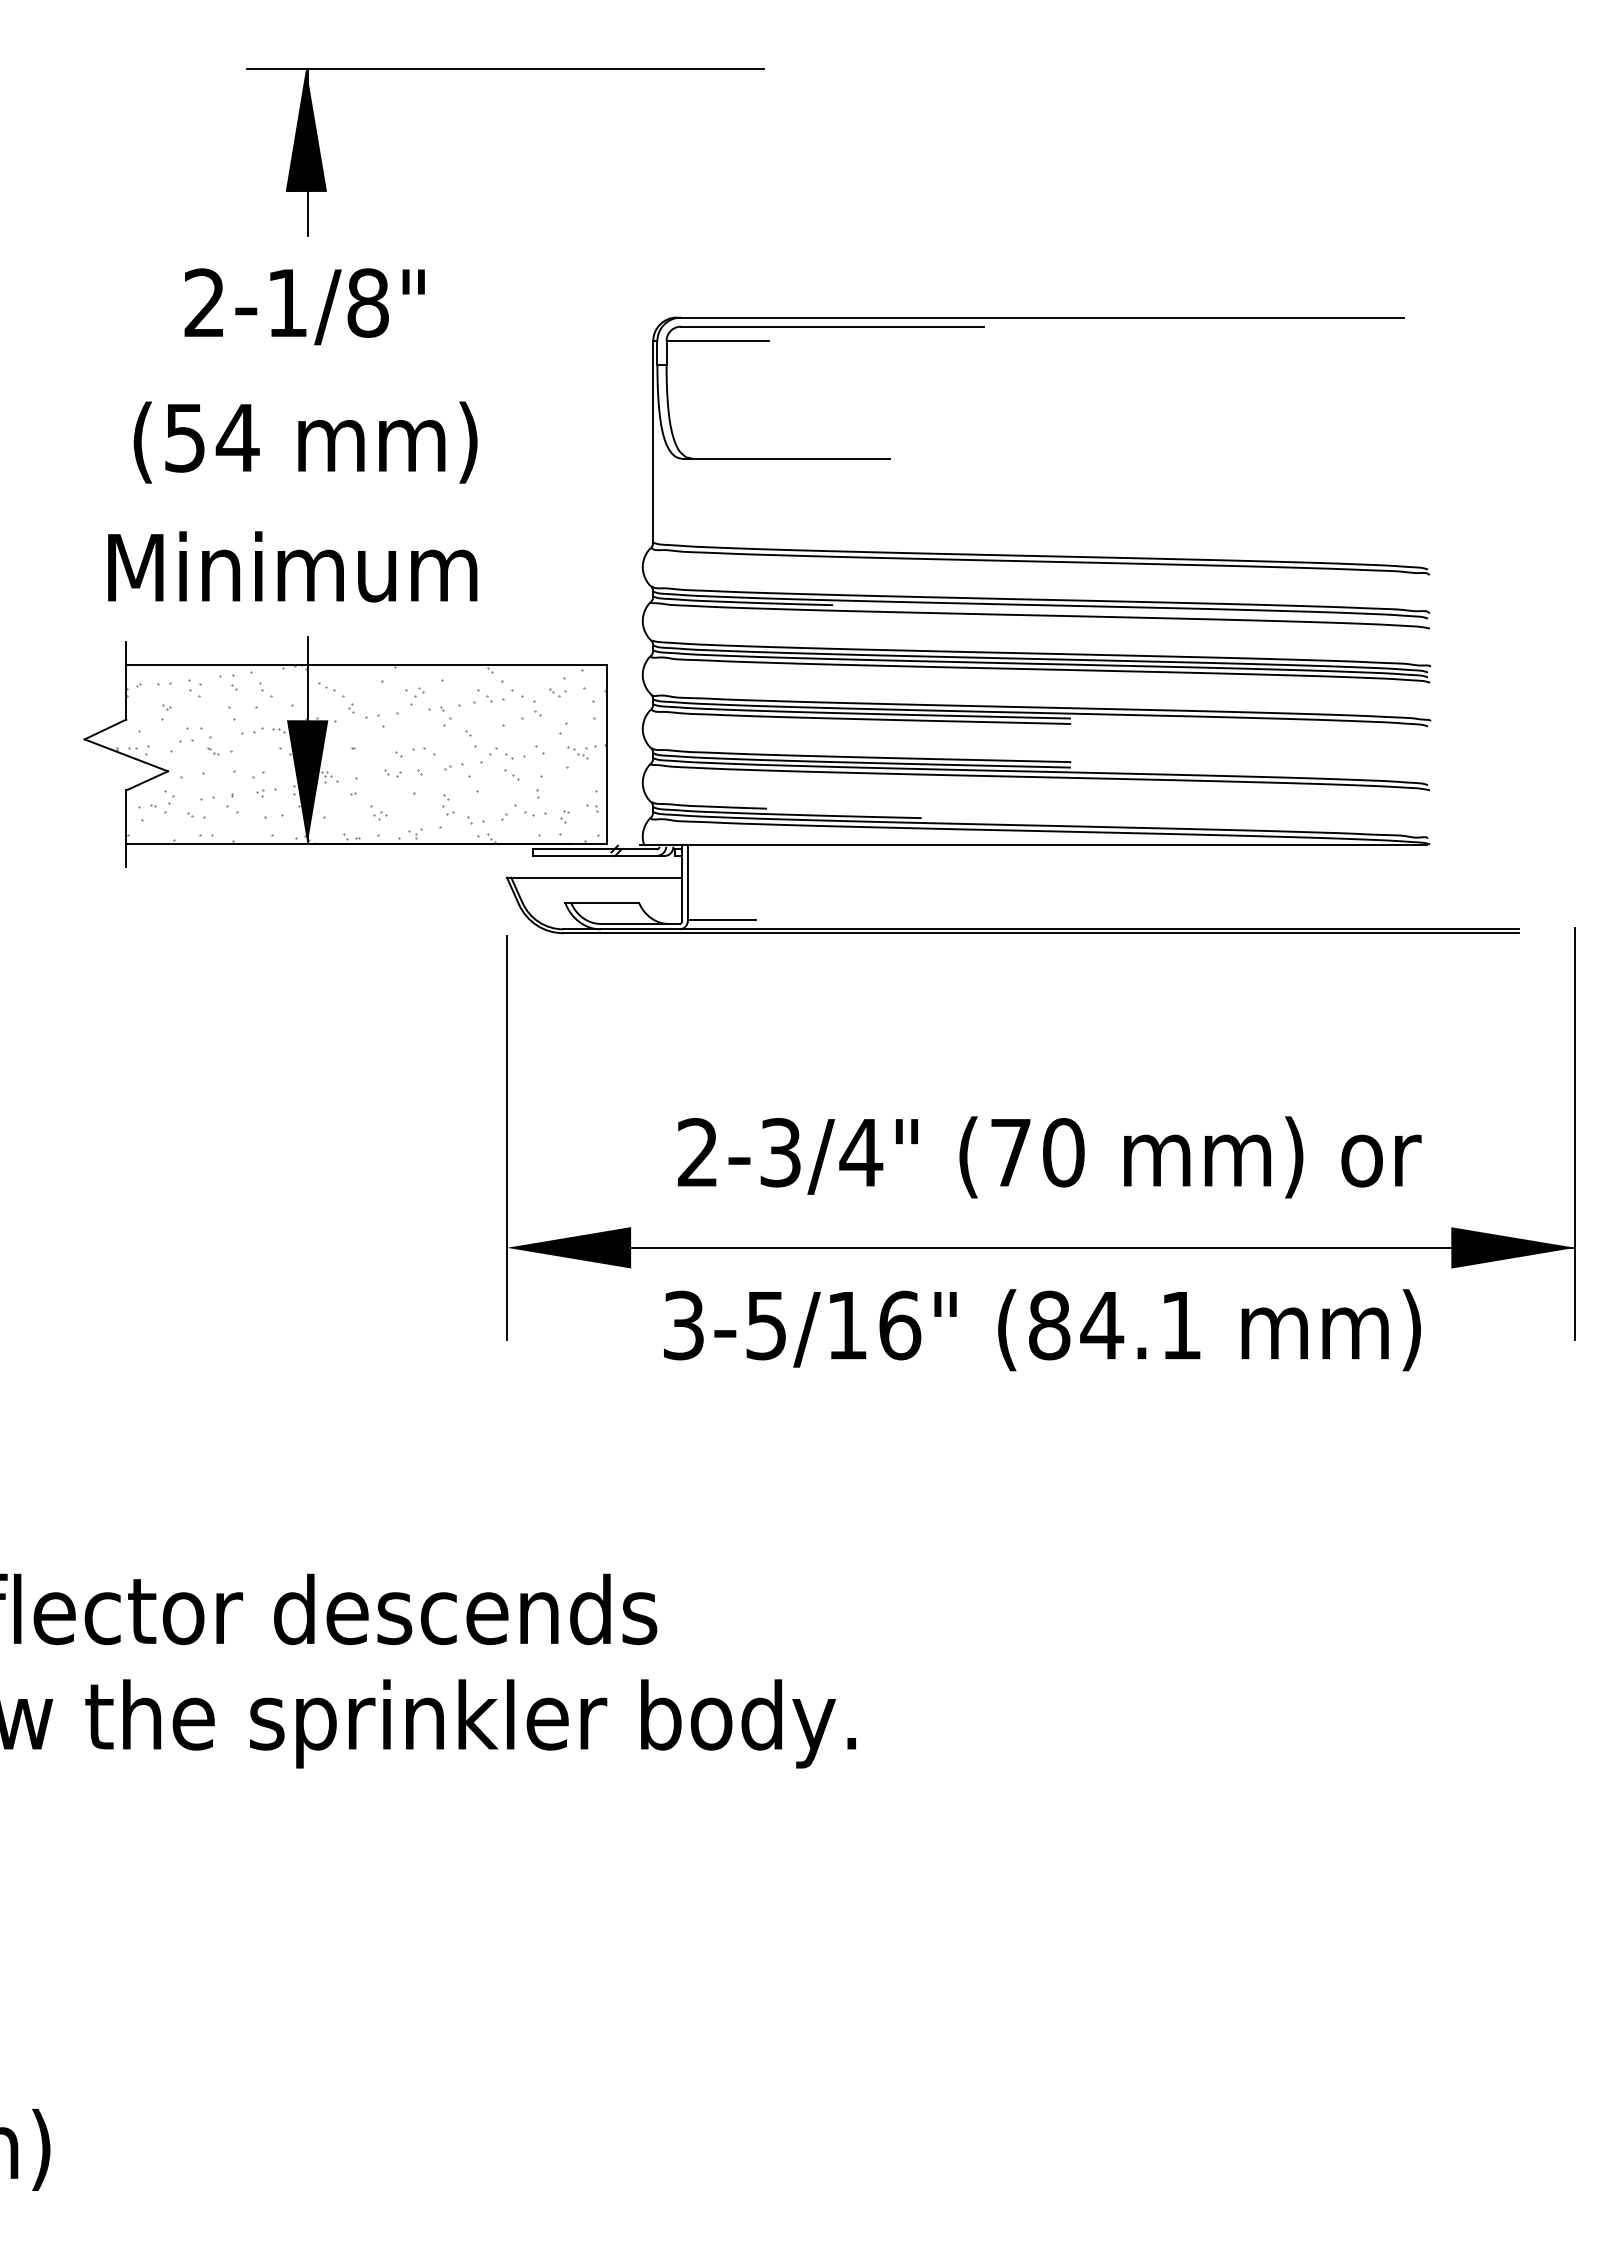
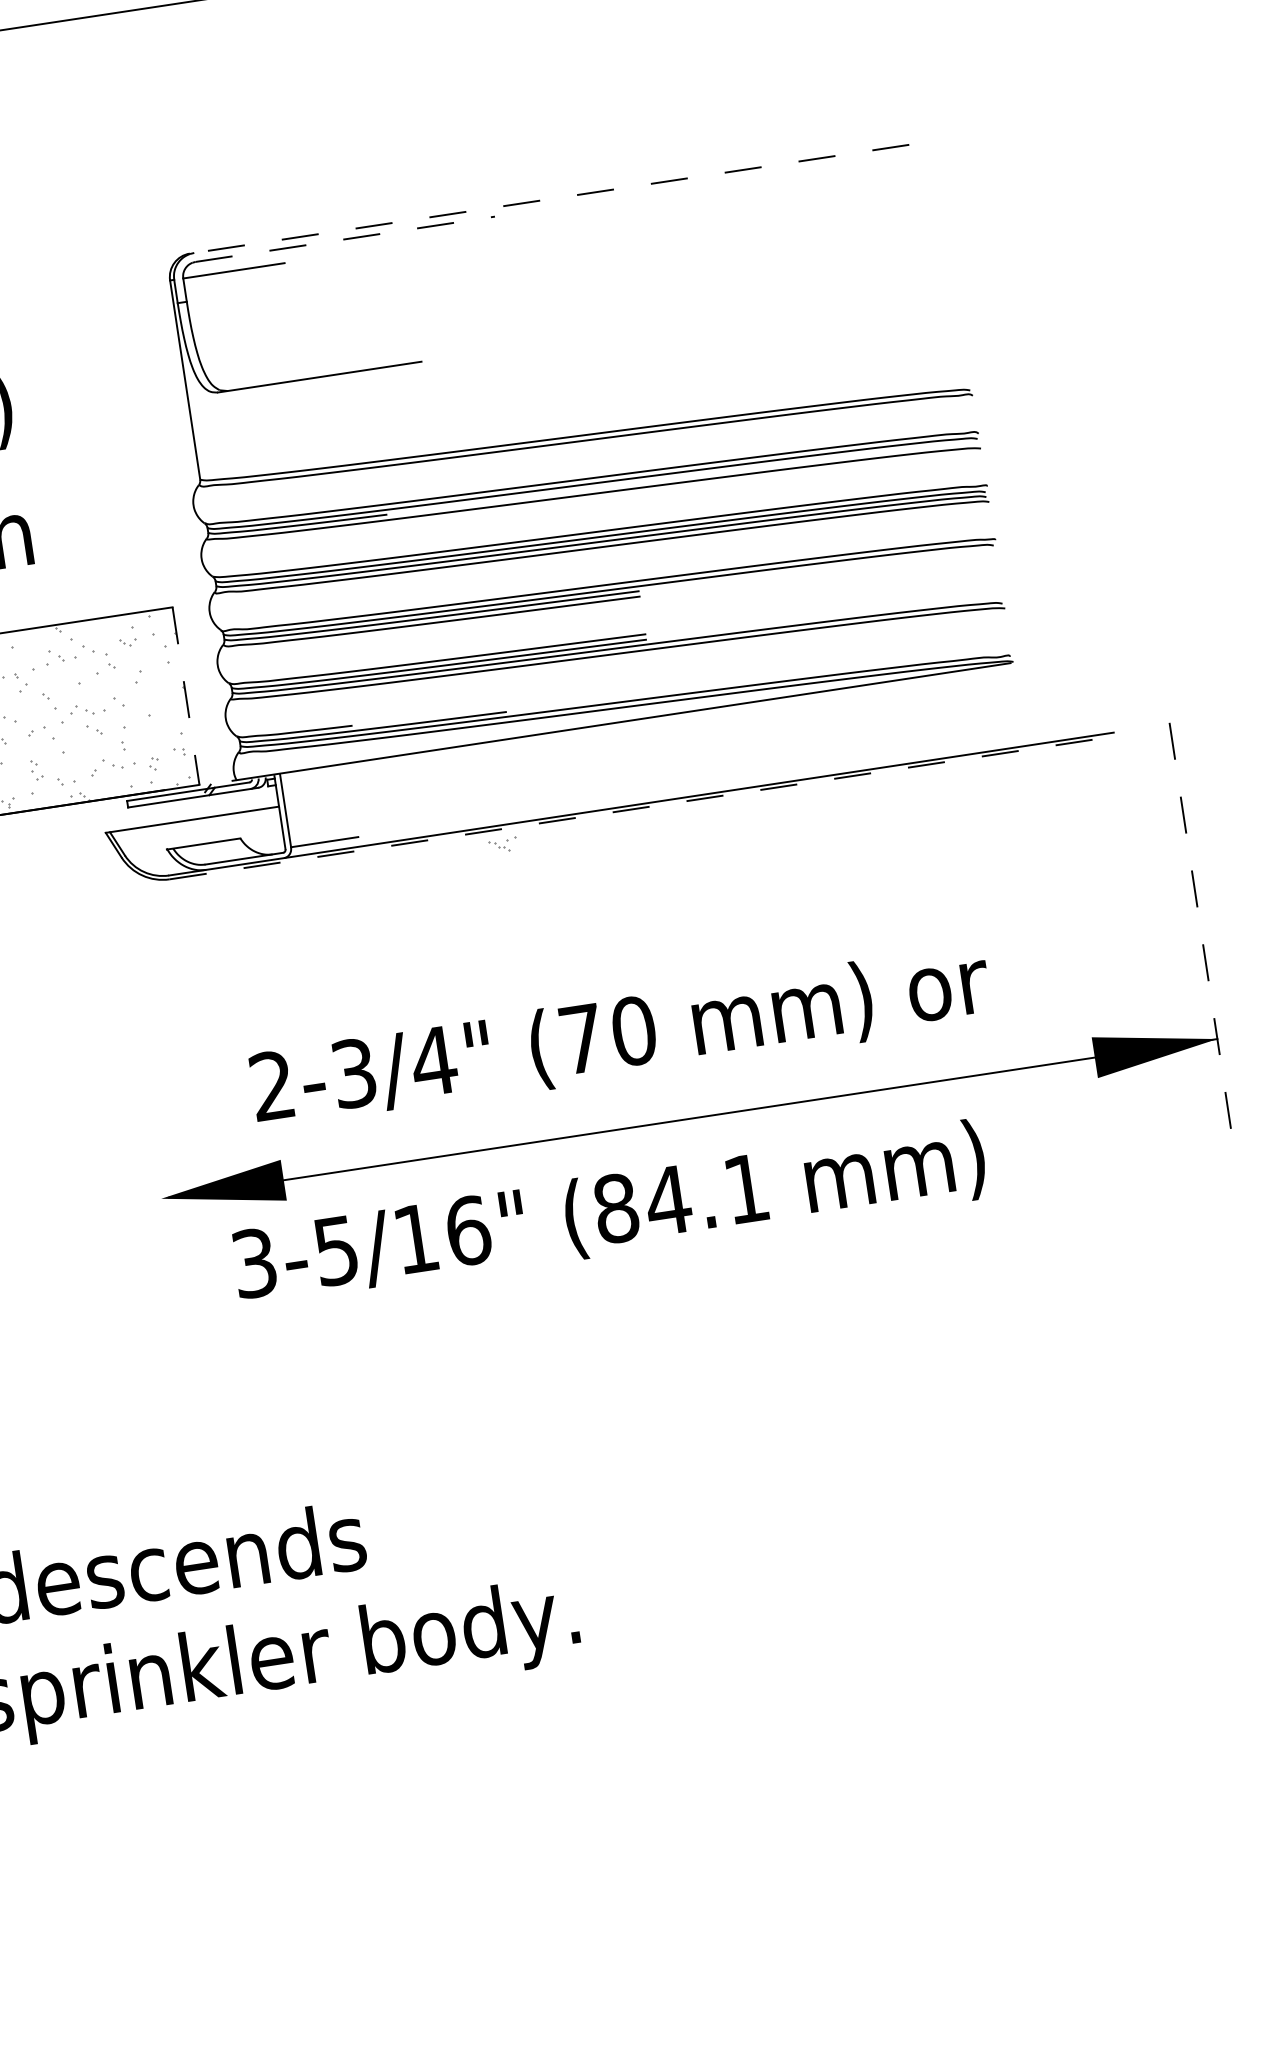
line: (1040, 317) -> (549, 199), solid -> dashed
line: (833, 326) -> (346, 239), solid -> dashed
part: (581, 752) -> (502, 845), moved
line: (606, 754) -> (185, 696), solid -> dashed
line: (1040, 933) -> (641, 808), solid -> dashed
line: (1575, 1133) -> (1200, 926), solid -> dashed
line: (507, 1137) -> (145, 1089), removed
text: (1049, 1157) -> (620, 1037), moved
text: (1042, 1330) -> (609, 1214), moved

